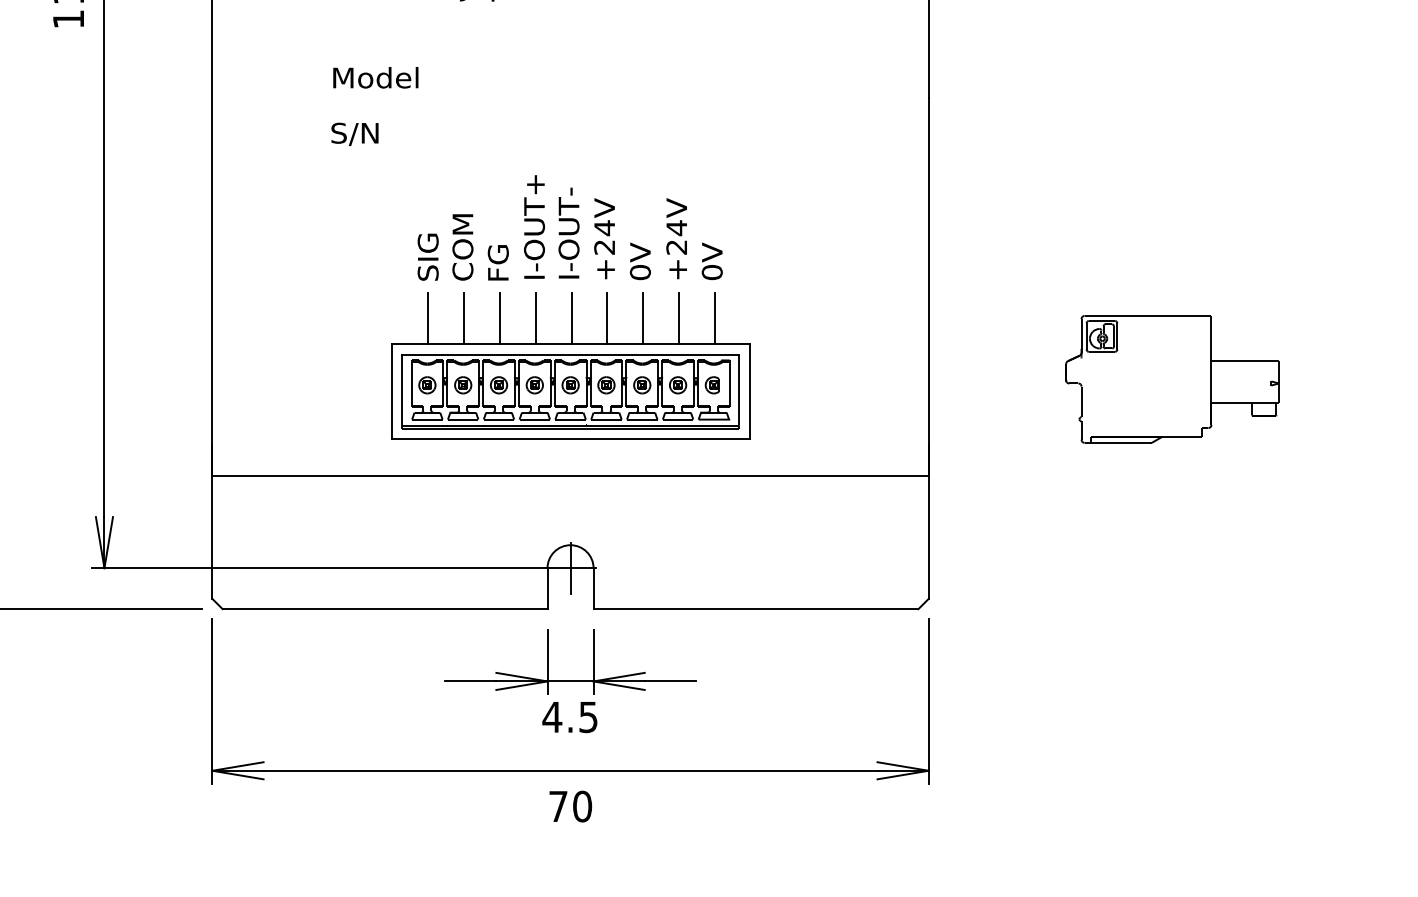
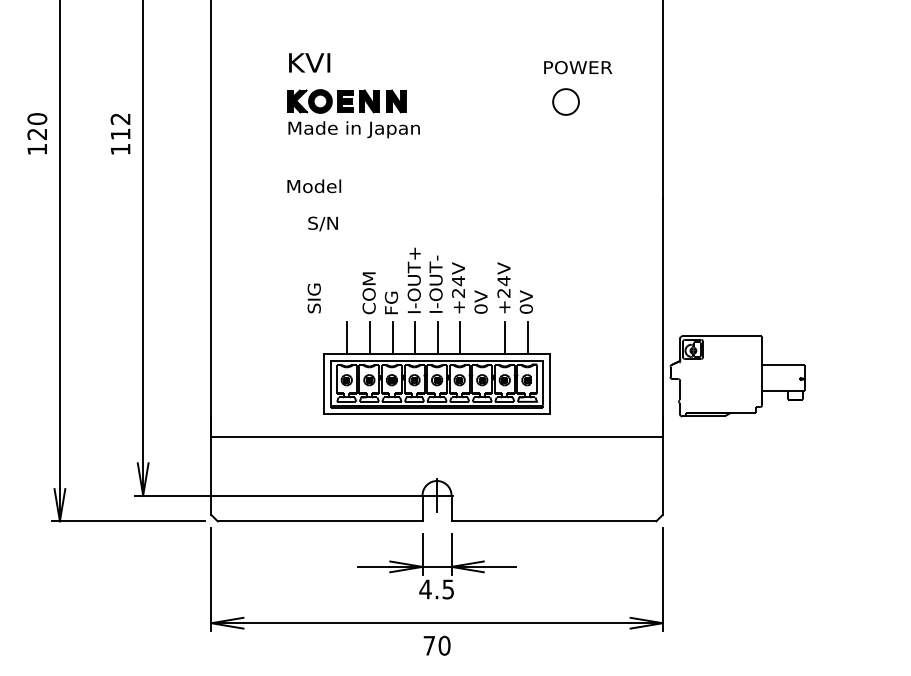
text: (353, 133) -> (322, 223), moved
text: (426, 257) -> (313, 298), moved
line: (642, 319) -> (482, 338), removed
part: (1172, 379) -> (737, 376), moved

